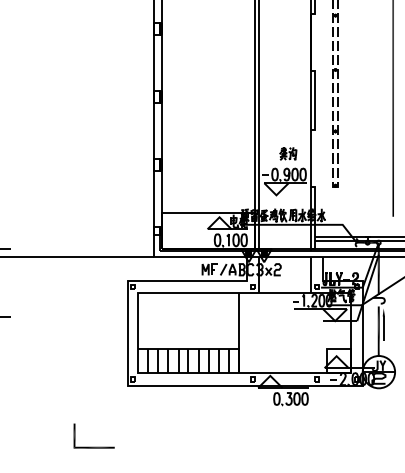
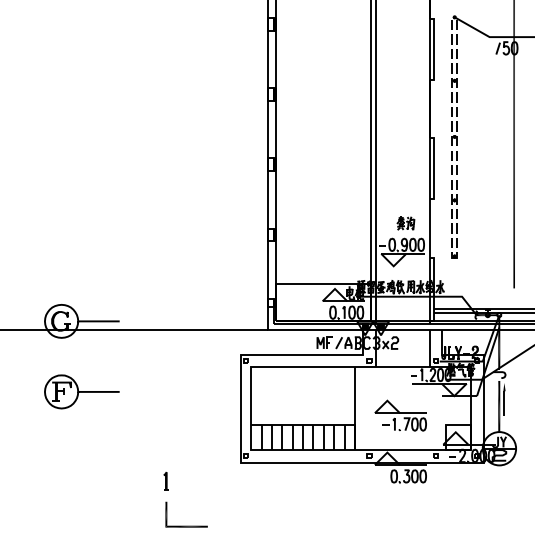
part: (283, 339) -> (400, 415), added
part: (55, 403) -> (165, 481), added
part: (94, 446) -> (186, 525), moved

